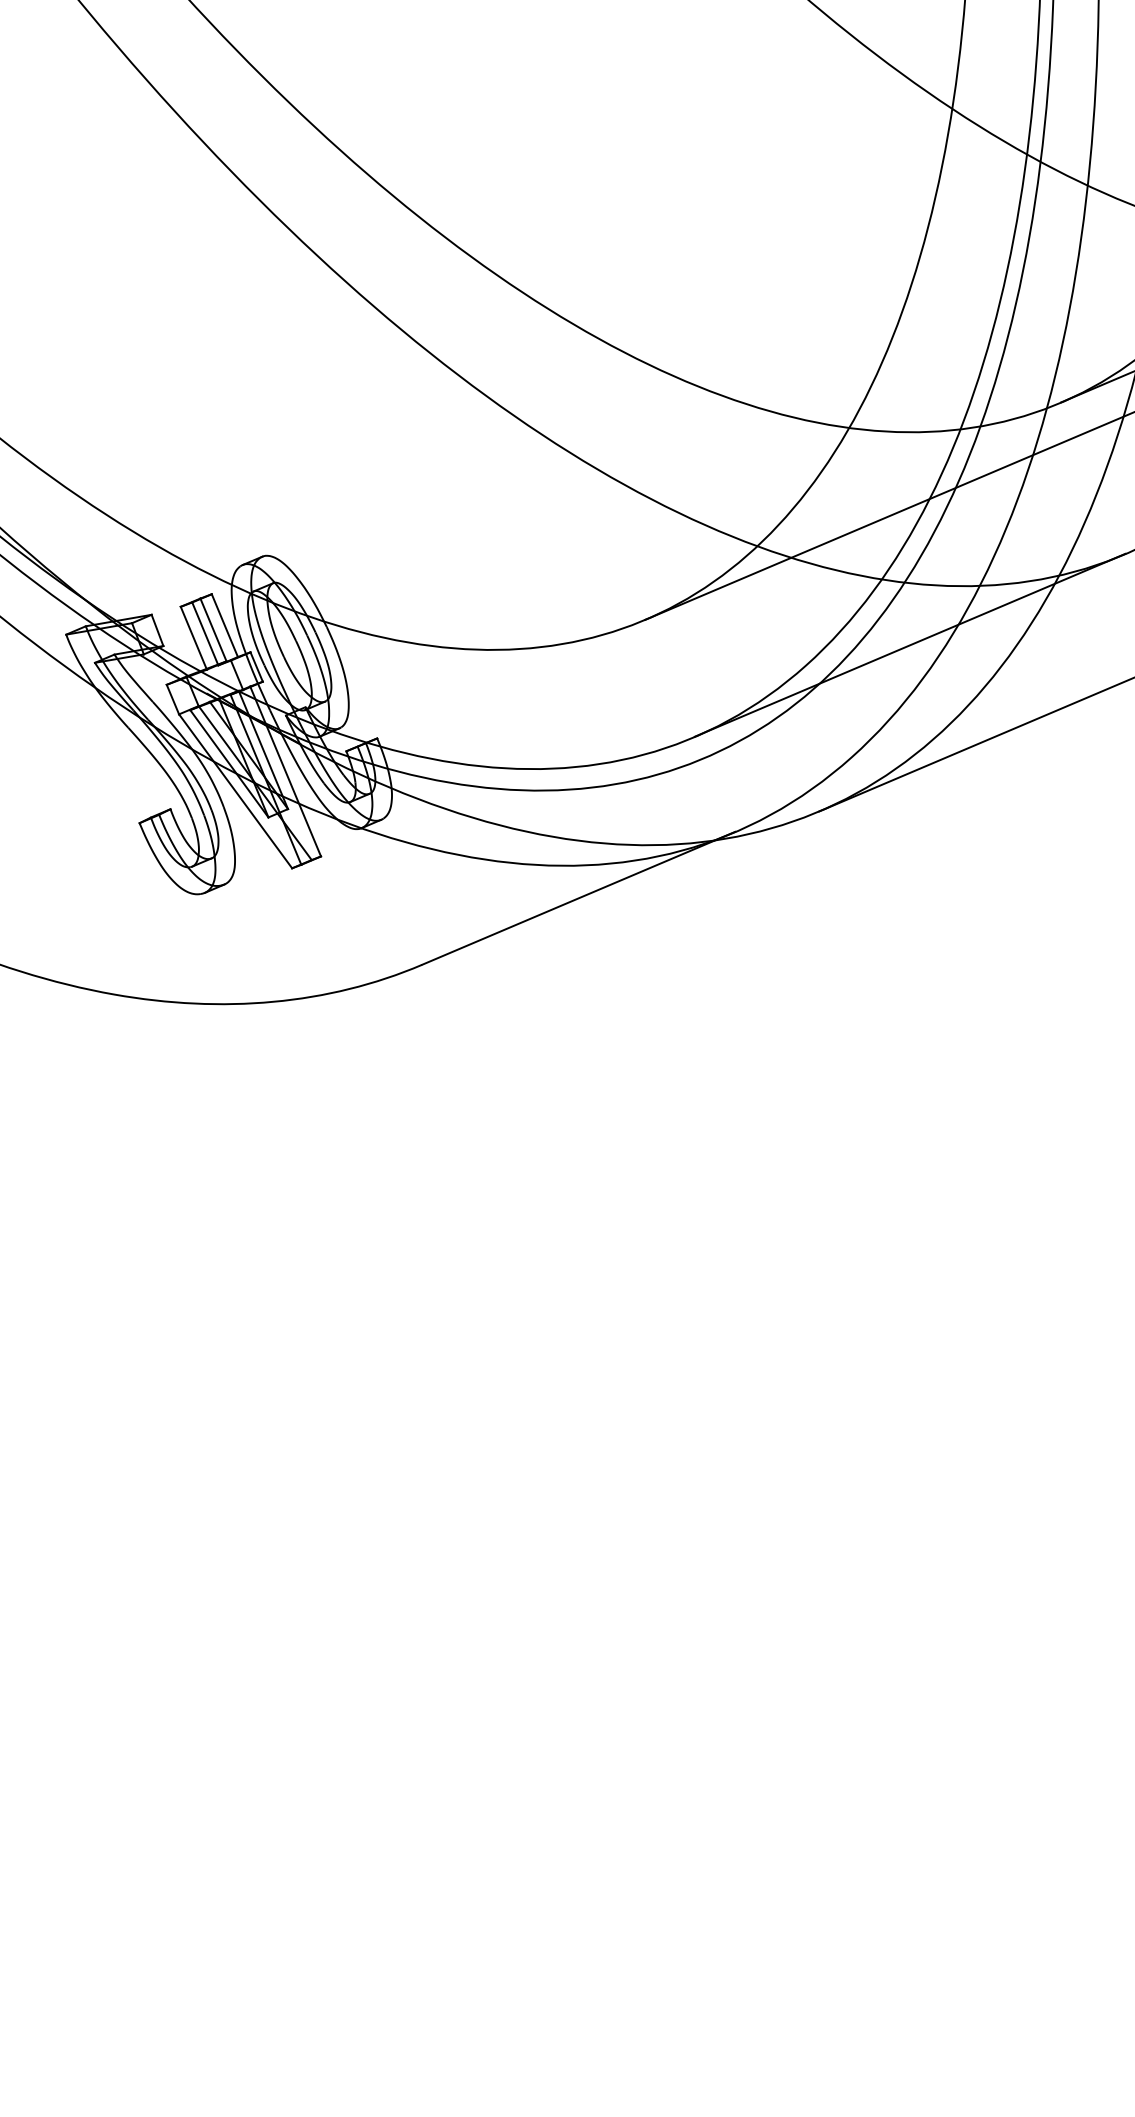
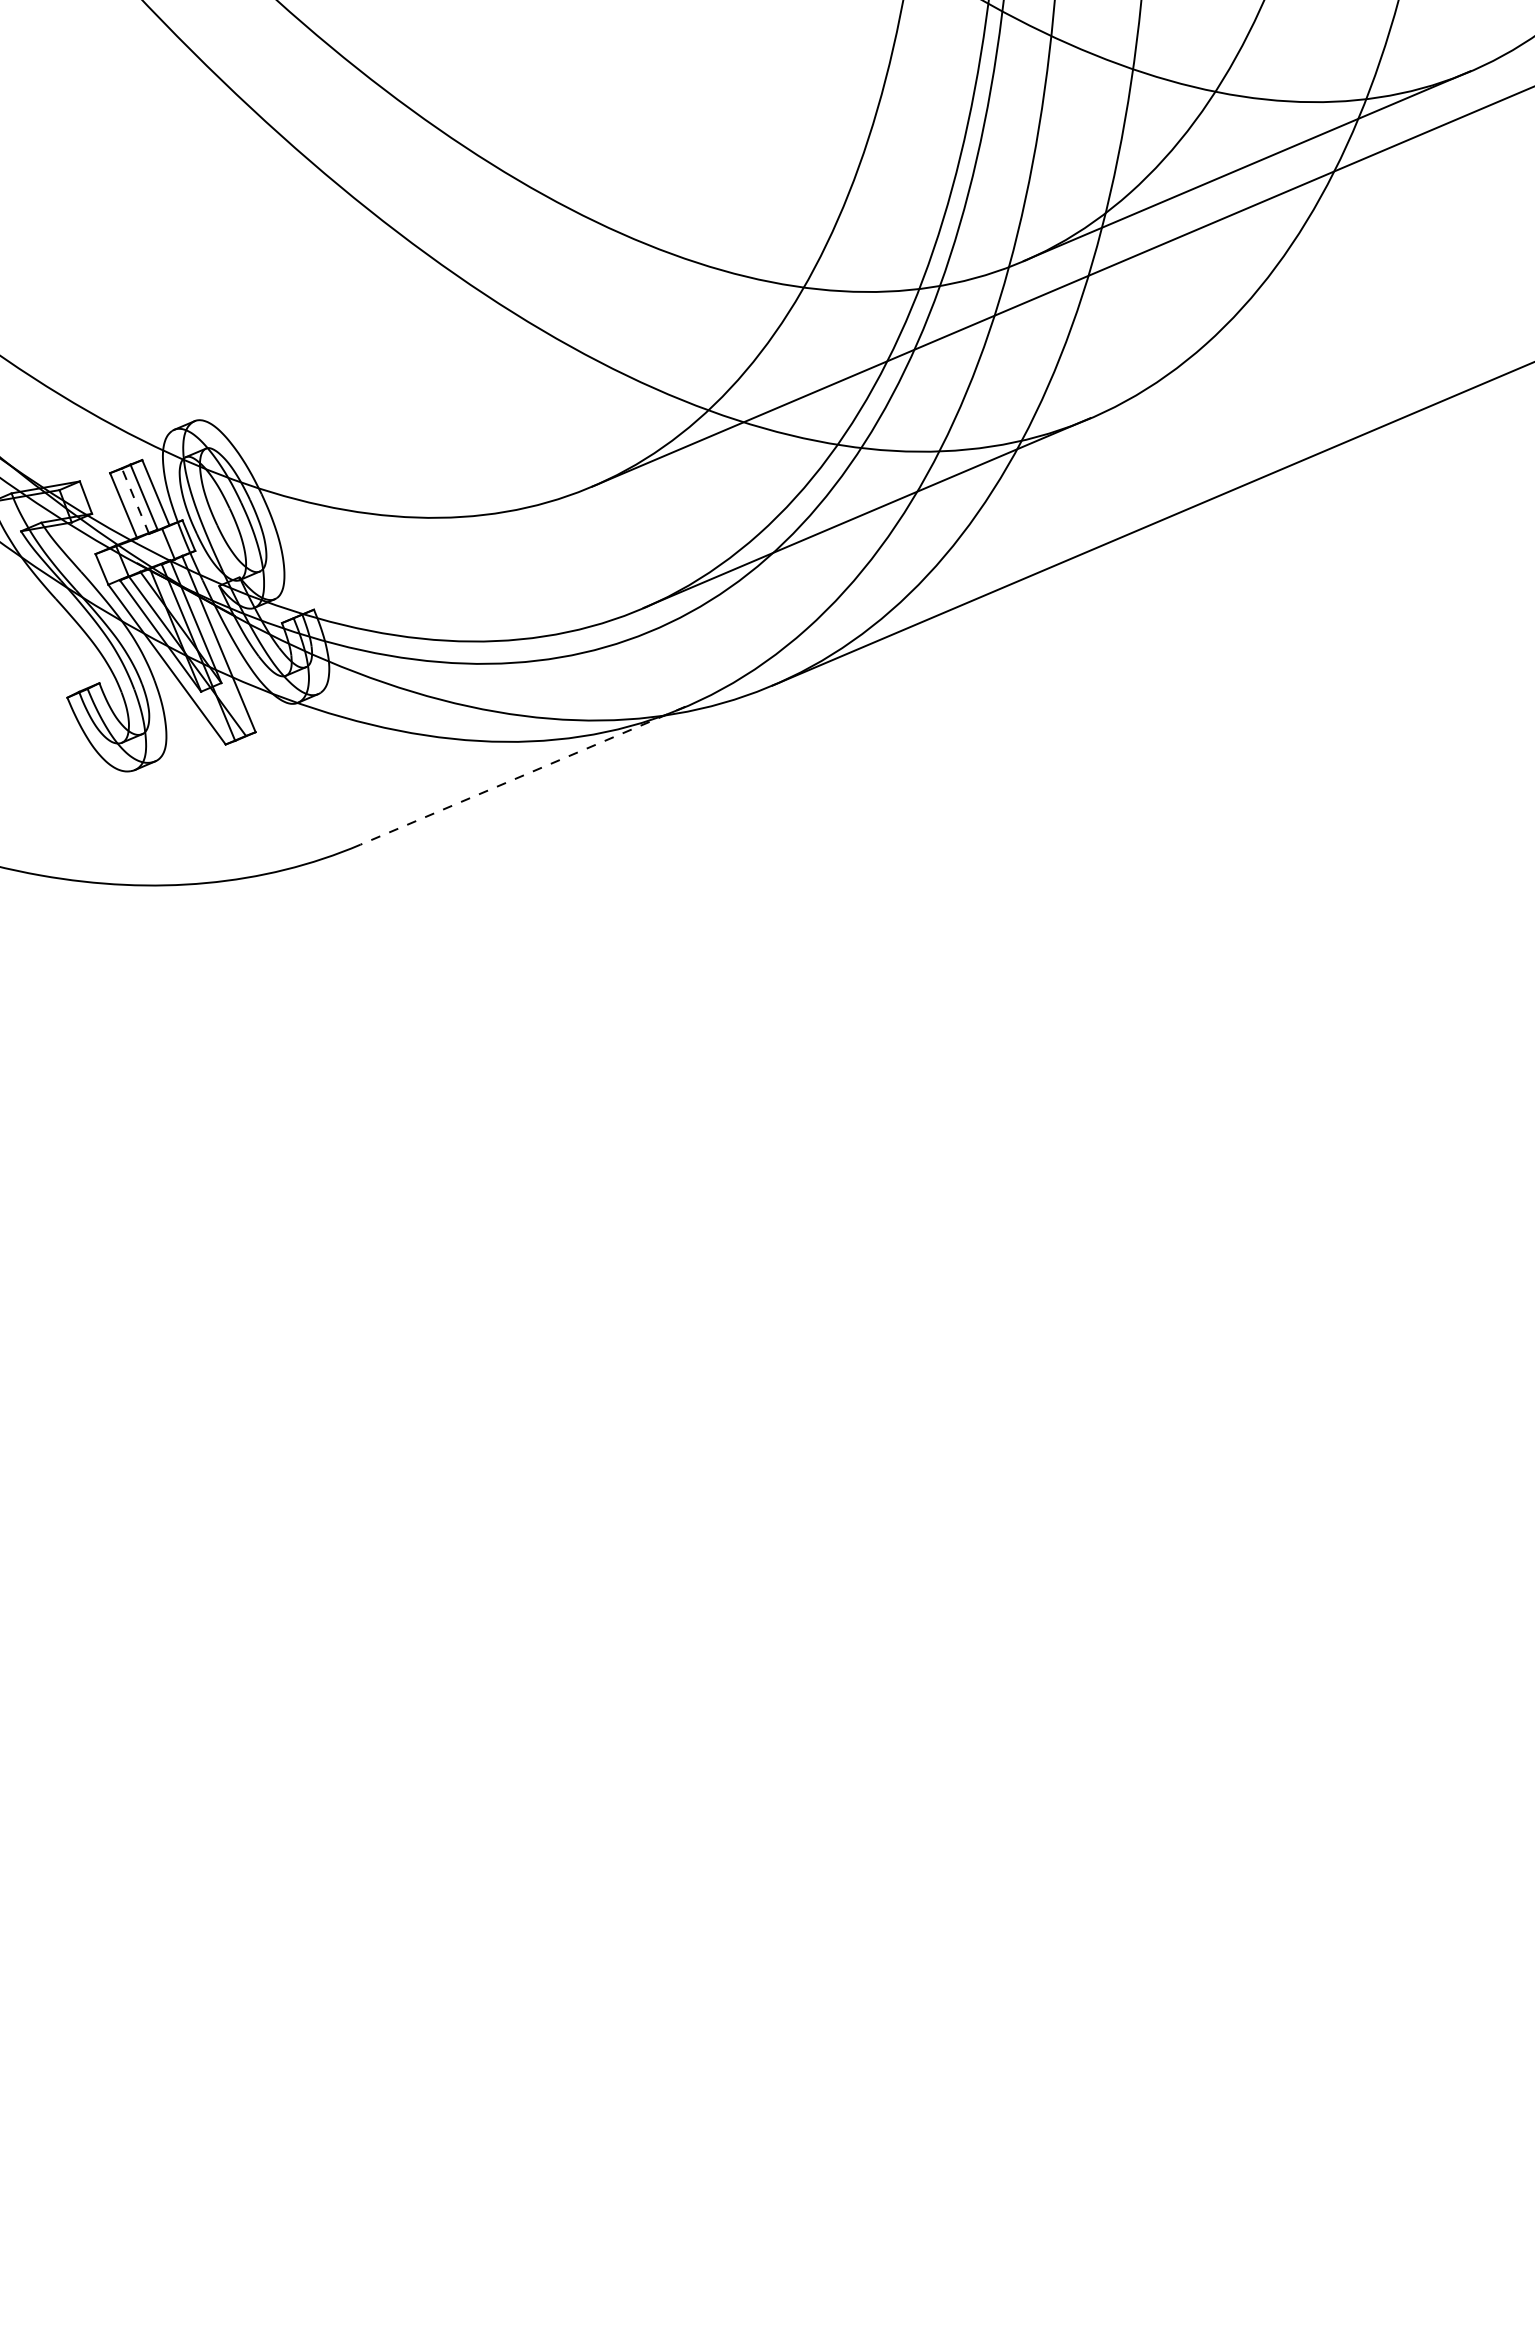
line: (205, 633) -> (135, 500), solid -> dashed
line: (579, 898) -> (523, 775), solid -> dashed

